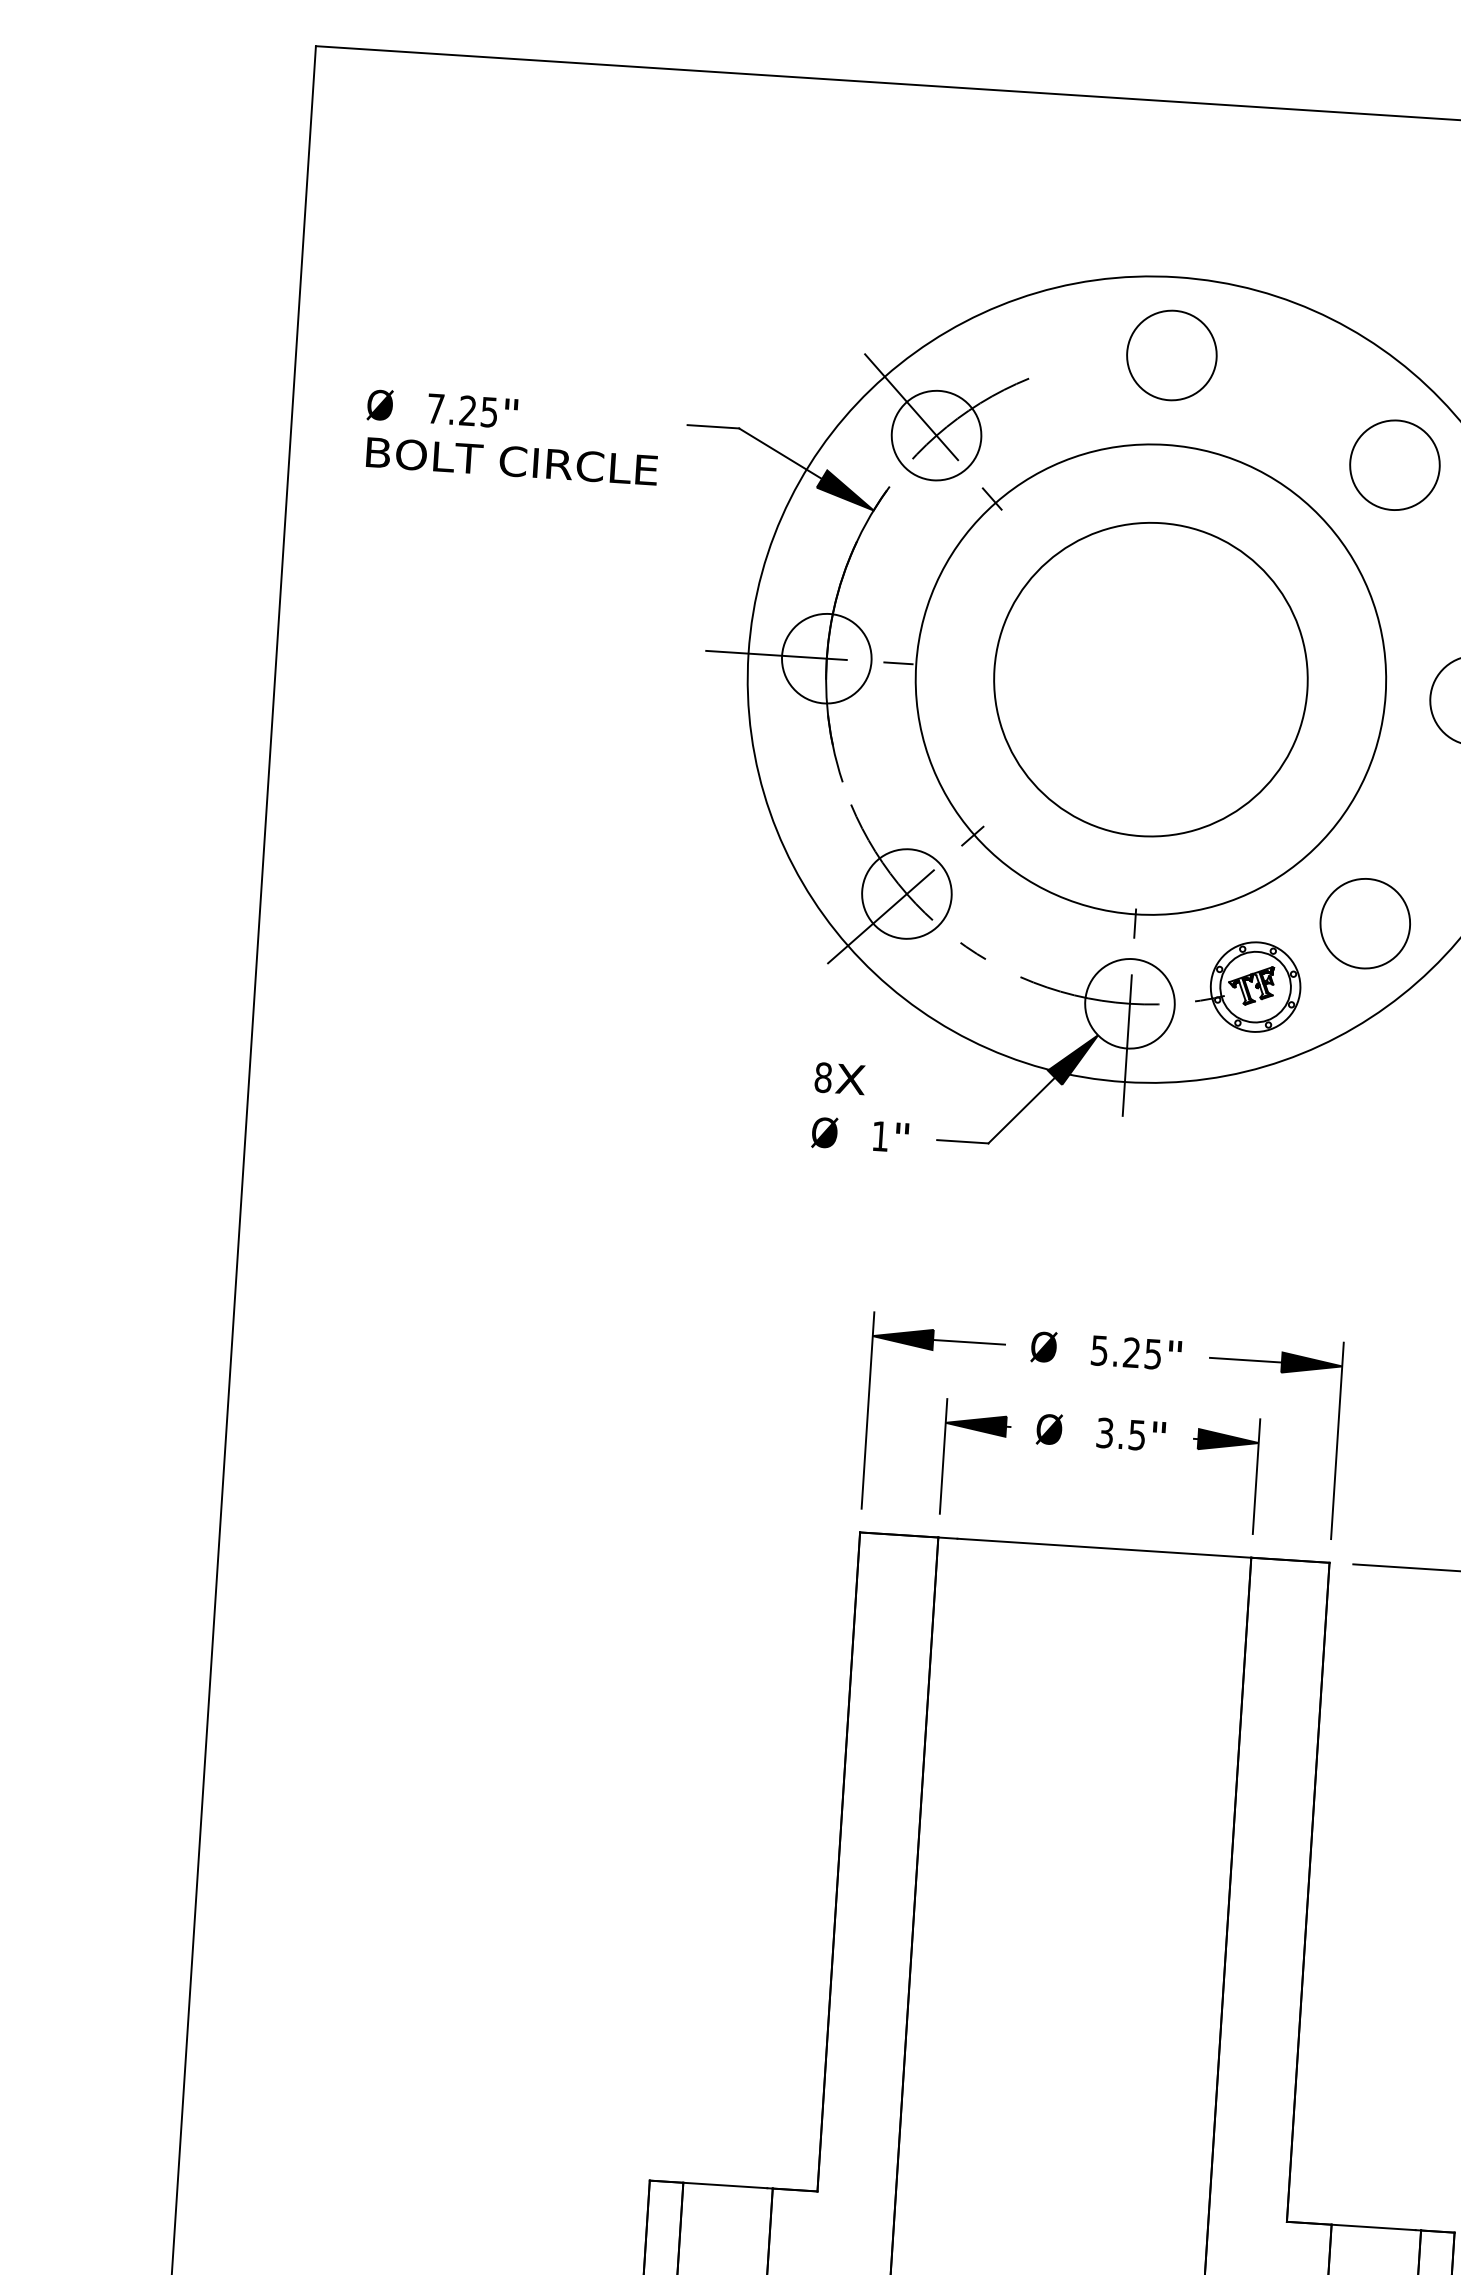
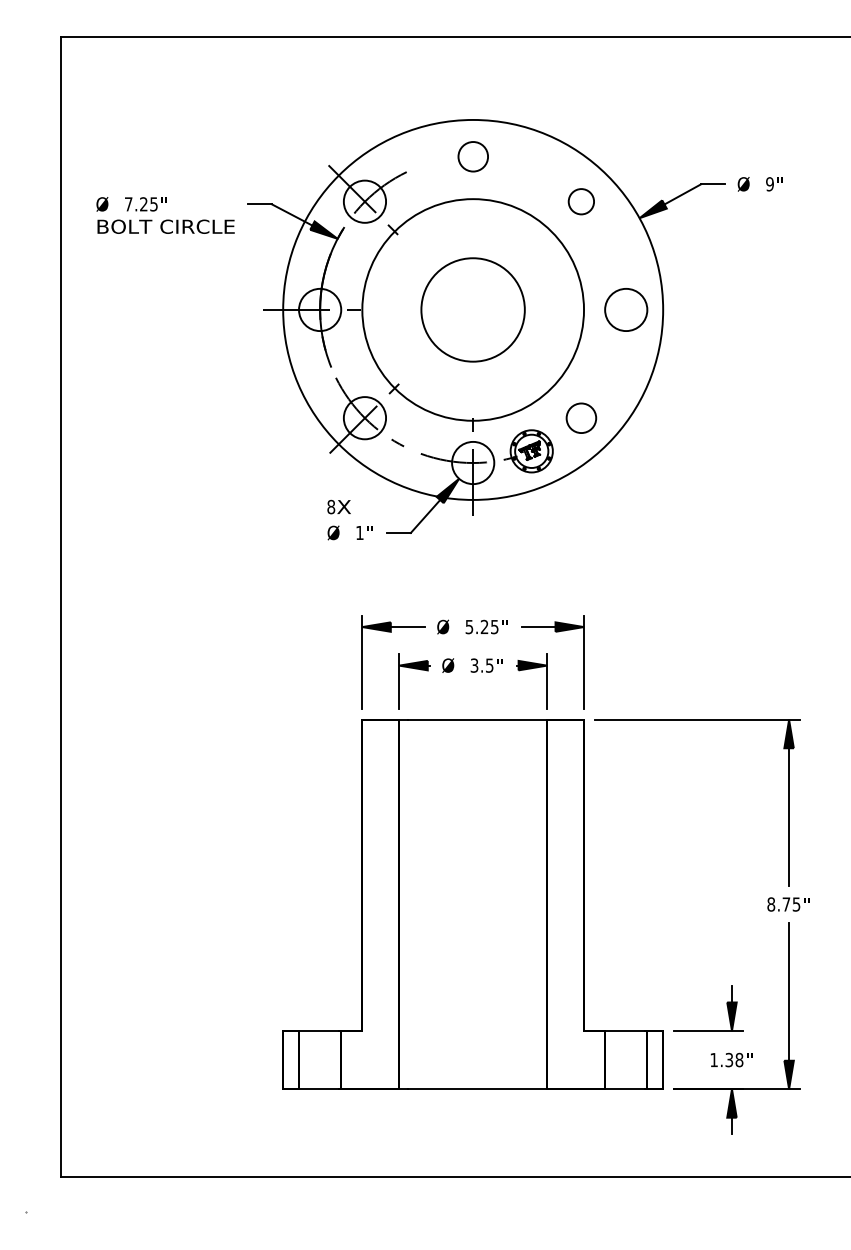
circle: (1172, 354) -> (473, 156), size x0.7
circle: (1395, 464) -> (581, 201), size x0.6
circle: (1149, 678) -> (472, 309), size x0.7
circle: (1365, 924) -> (581, 418), size x0.7

